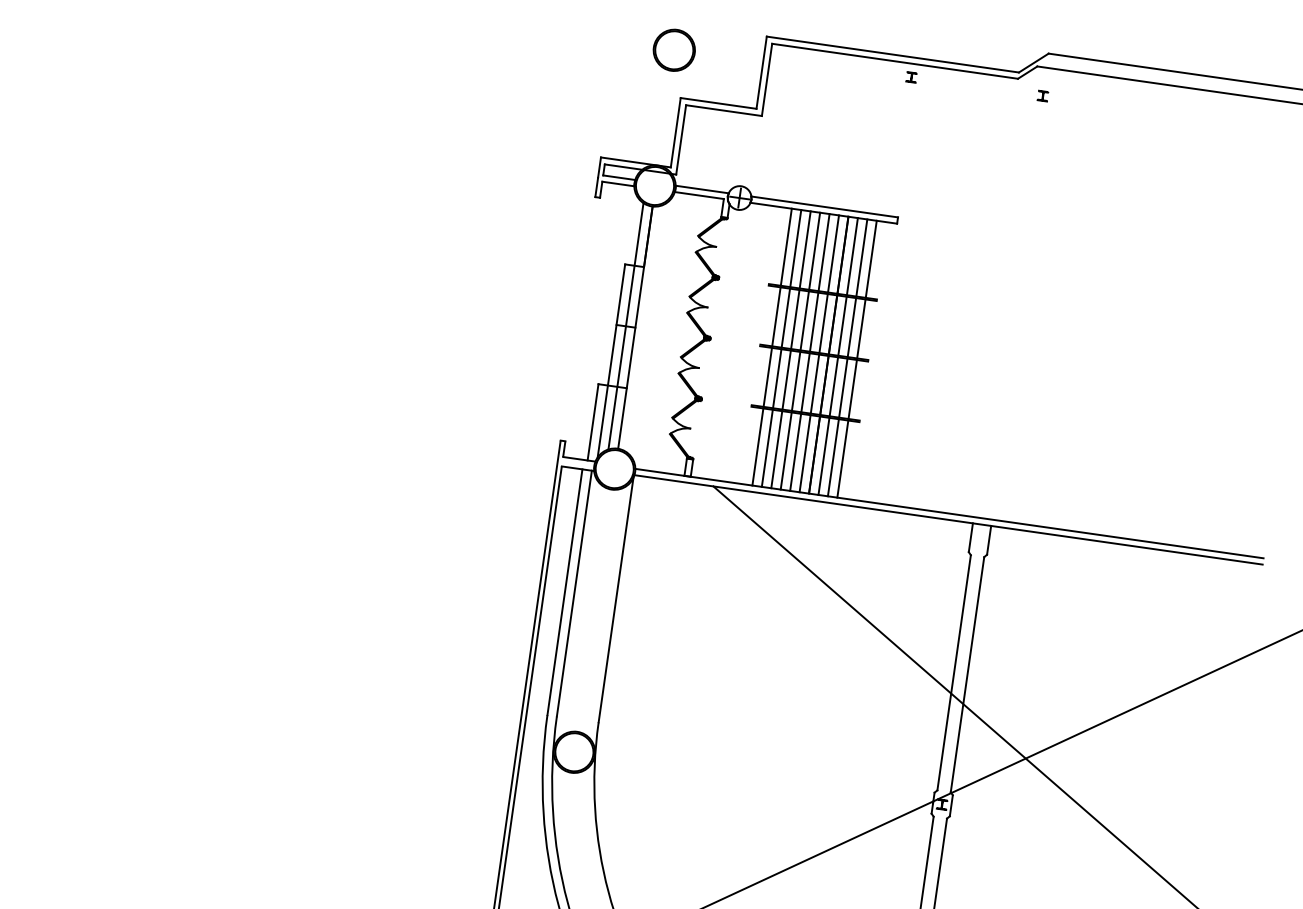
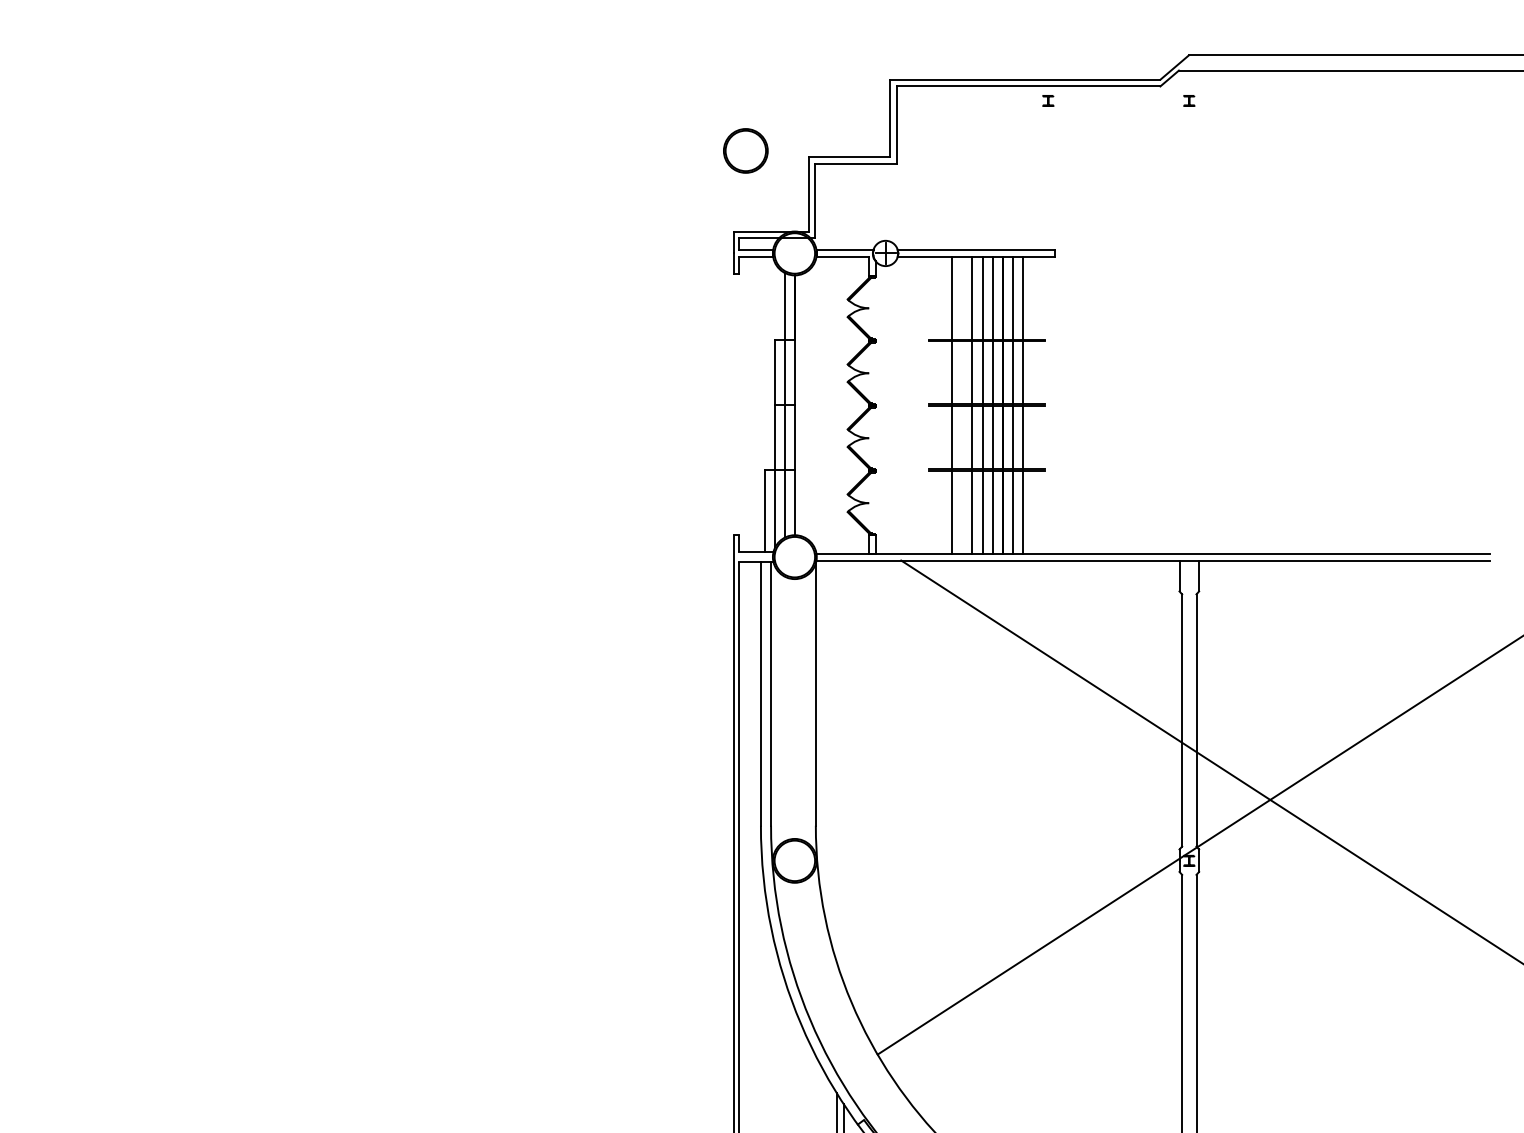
circle: (674, 49) -> (745, 150), moved
line: (772, 346) -> (942, 404), removed
line: (791, 349) -> (962, 404), removed
line: (857, 358) -> (1033, 404), removed

